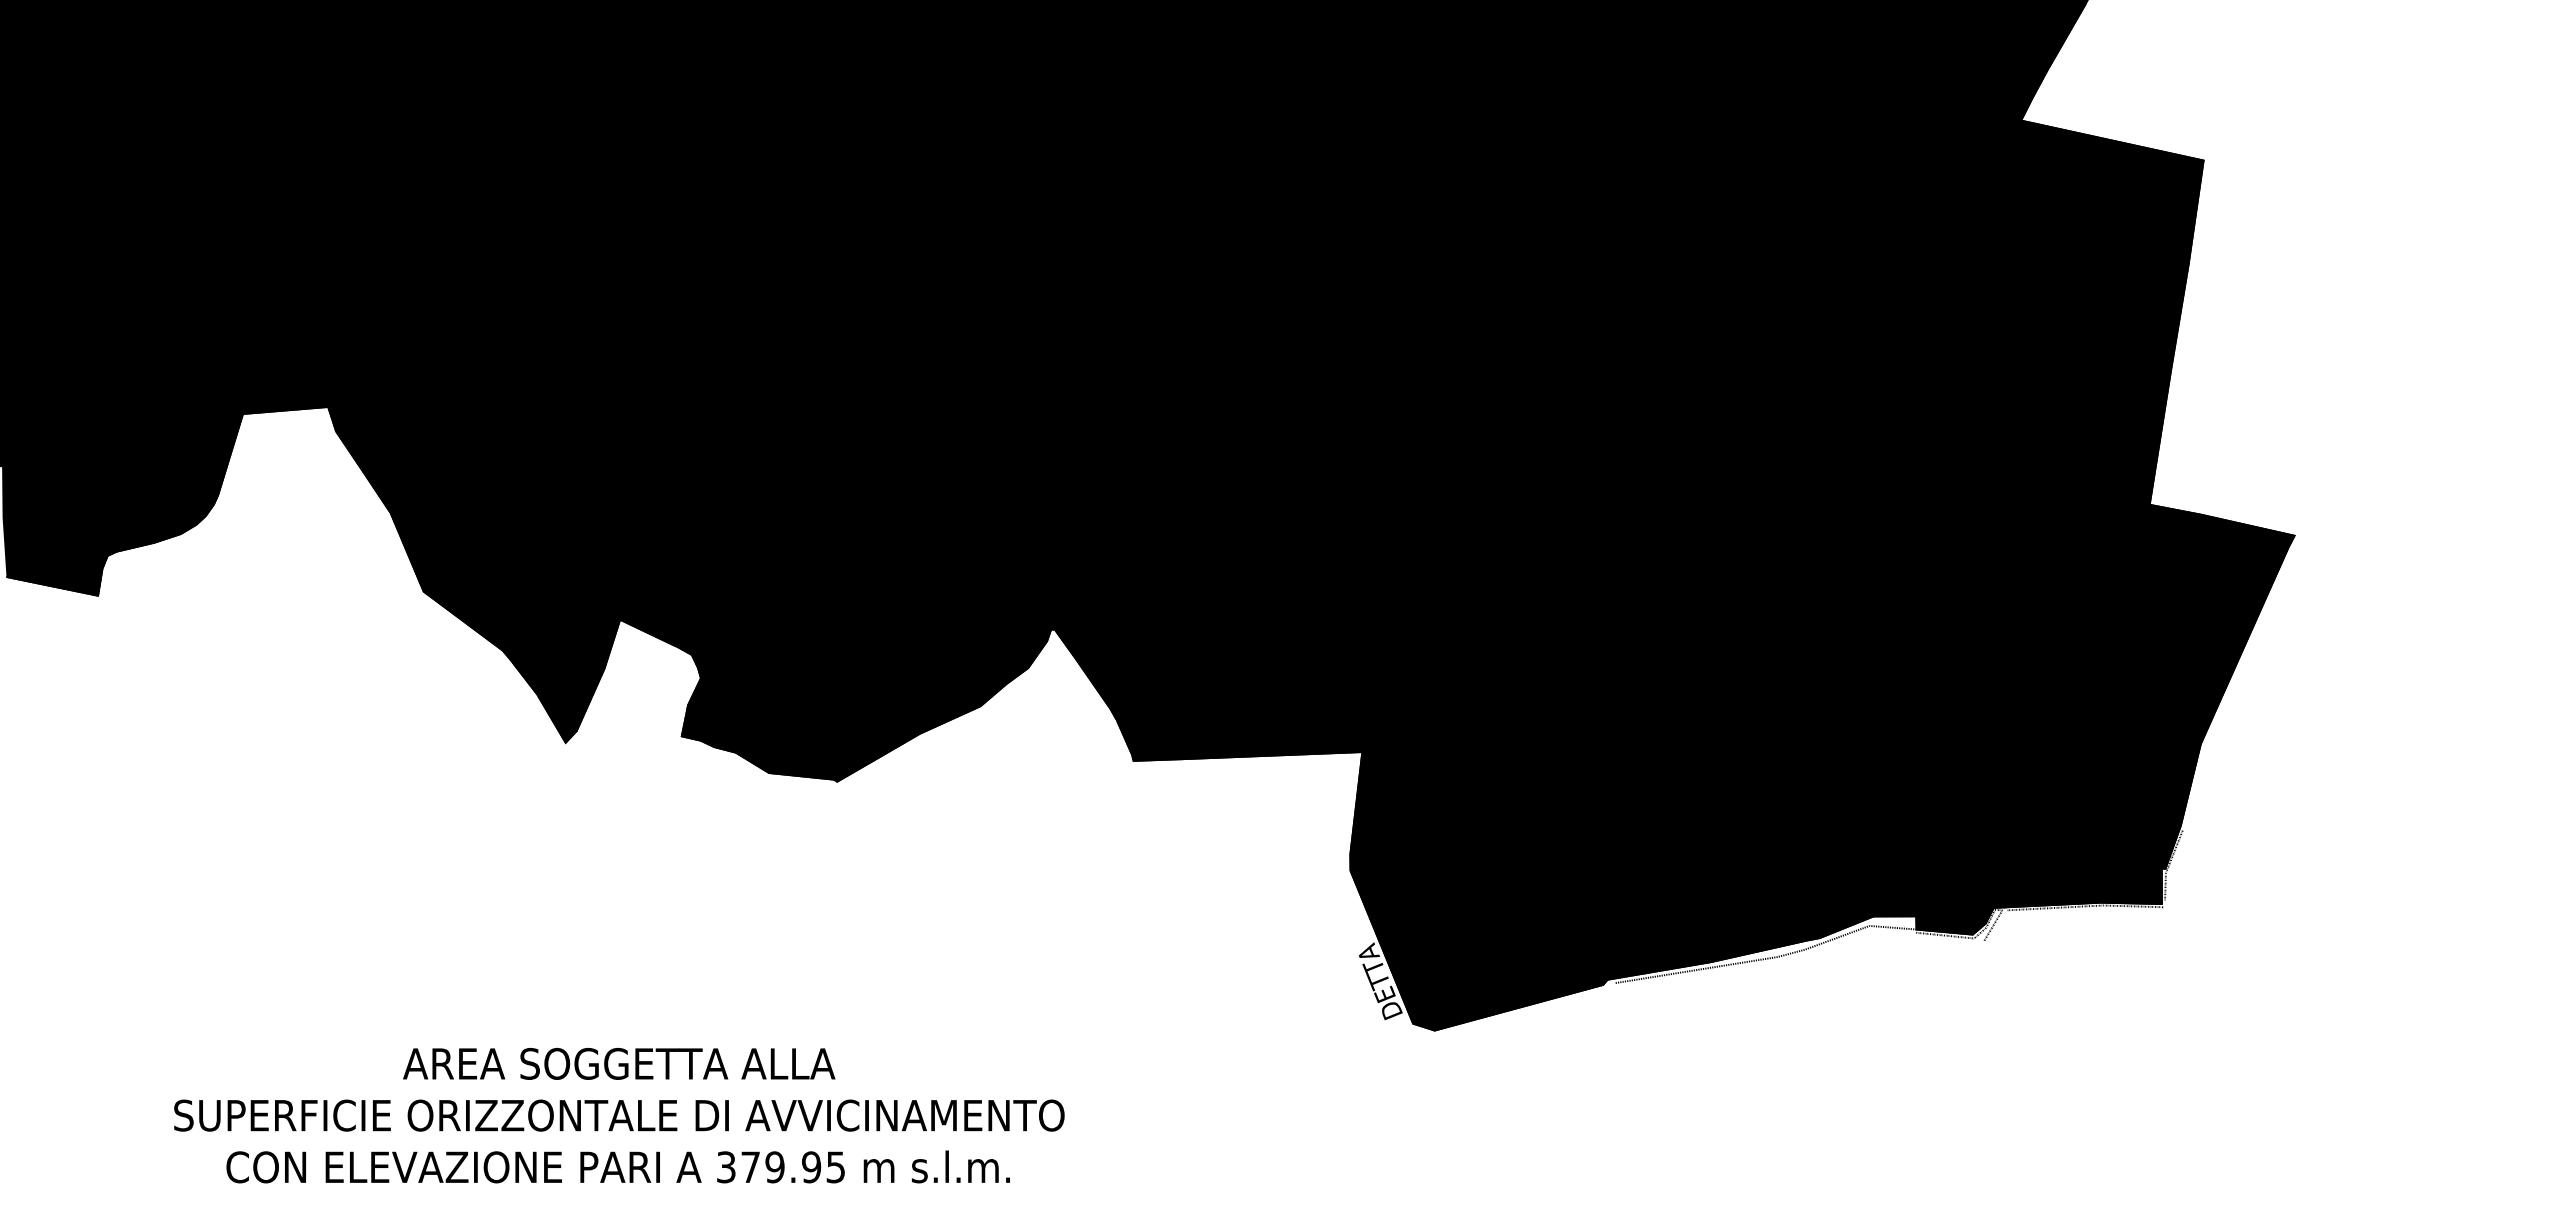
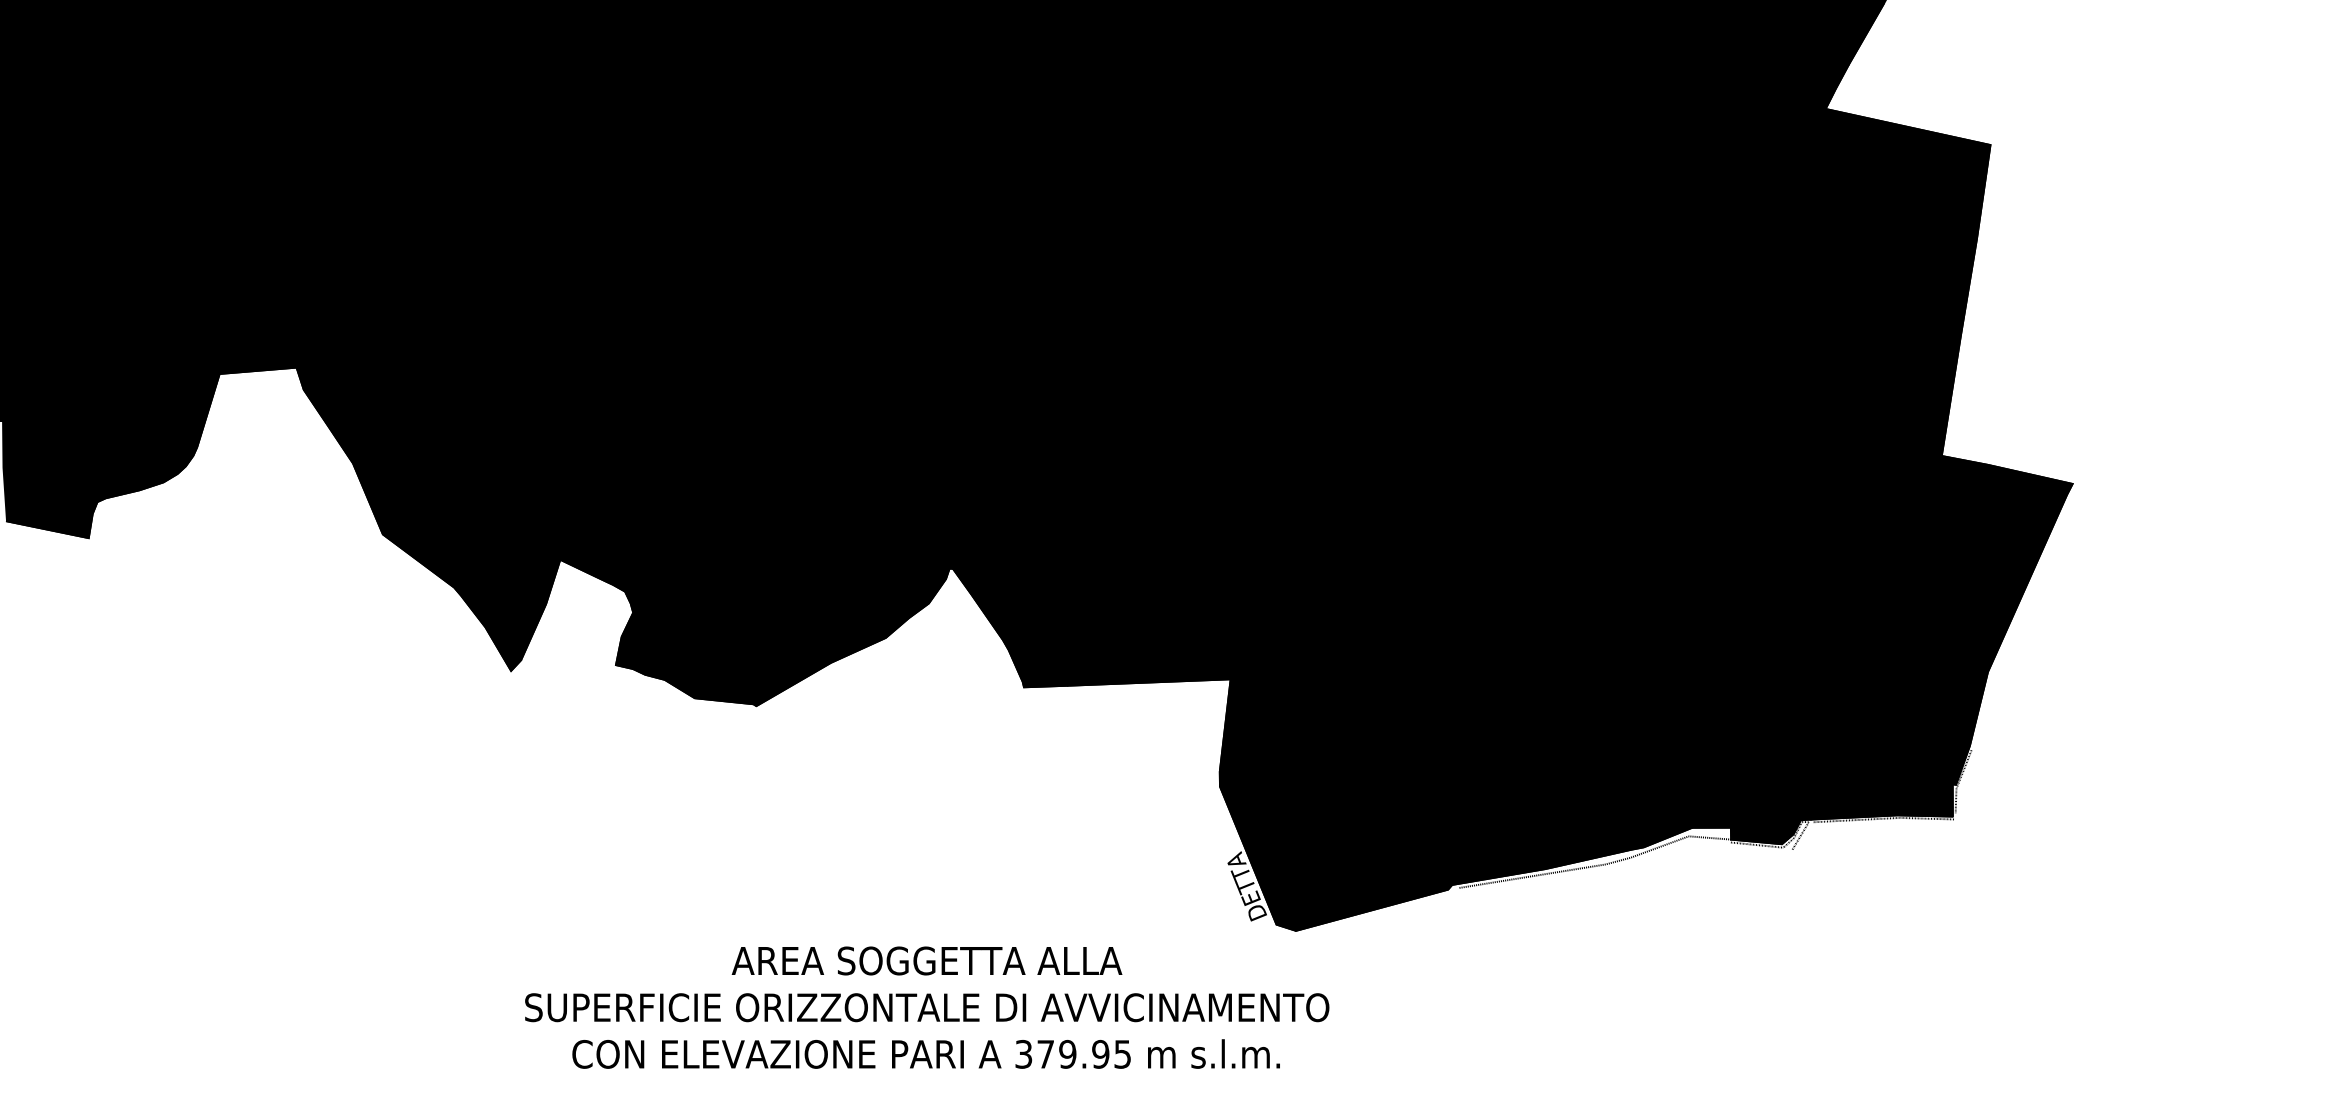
text: (619, 1115) -> (927, 1007), moved

